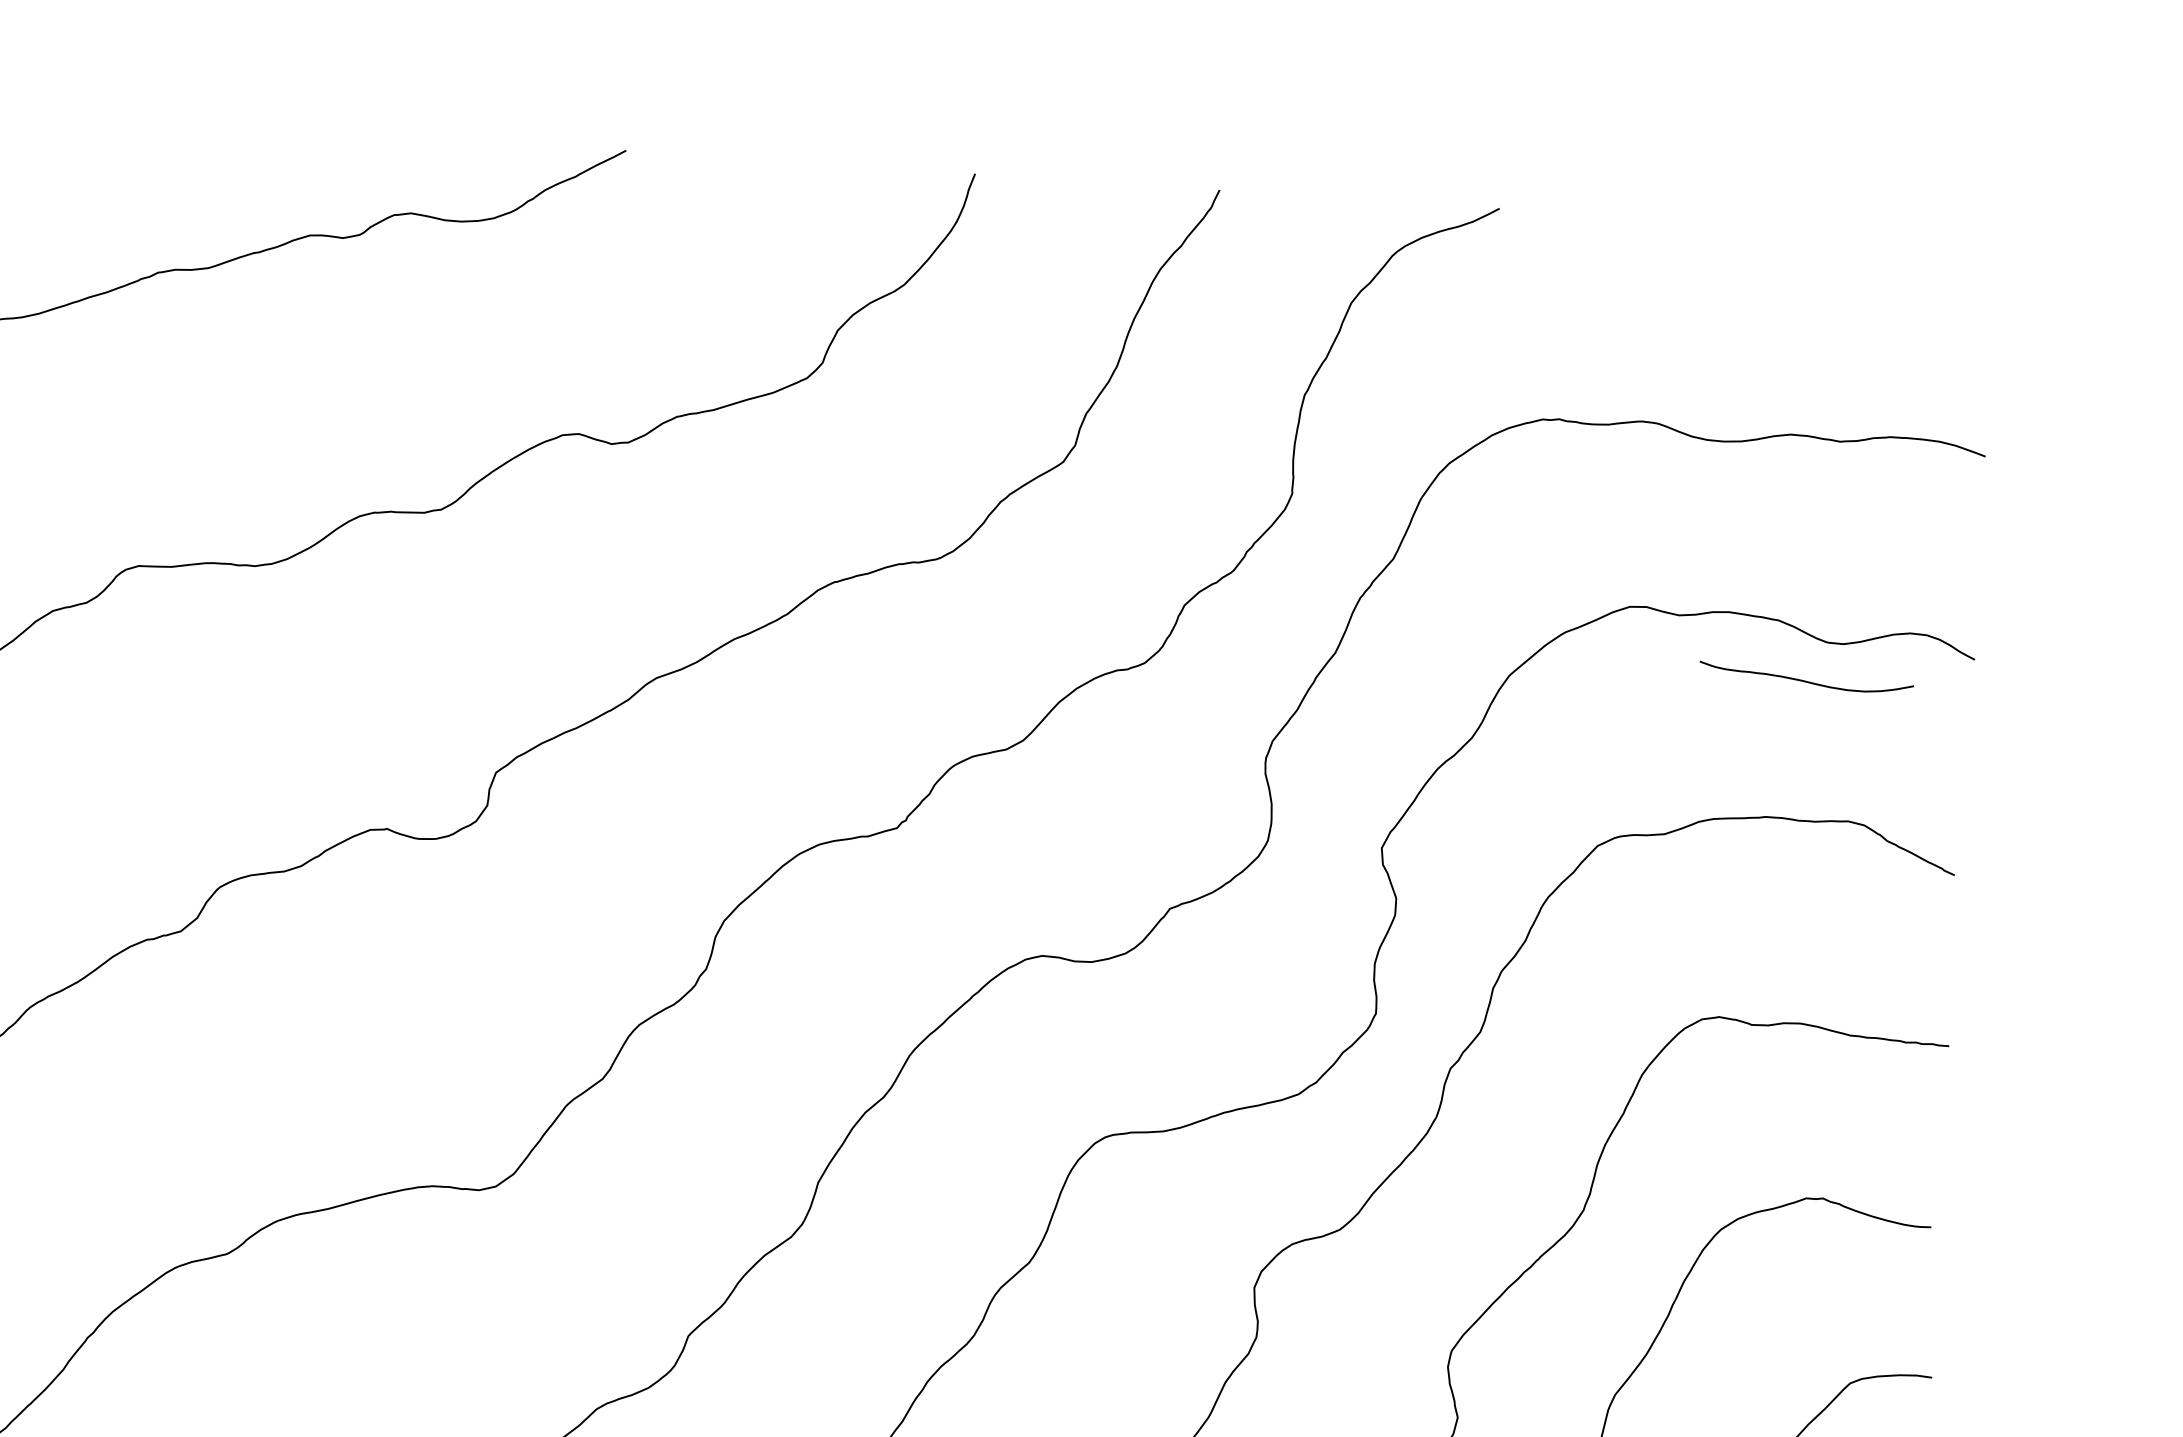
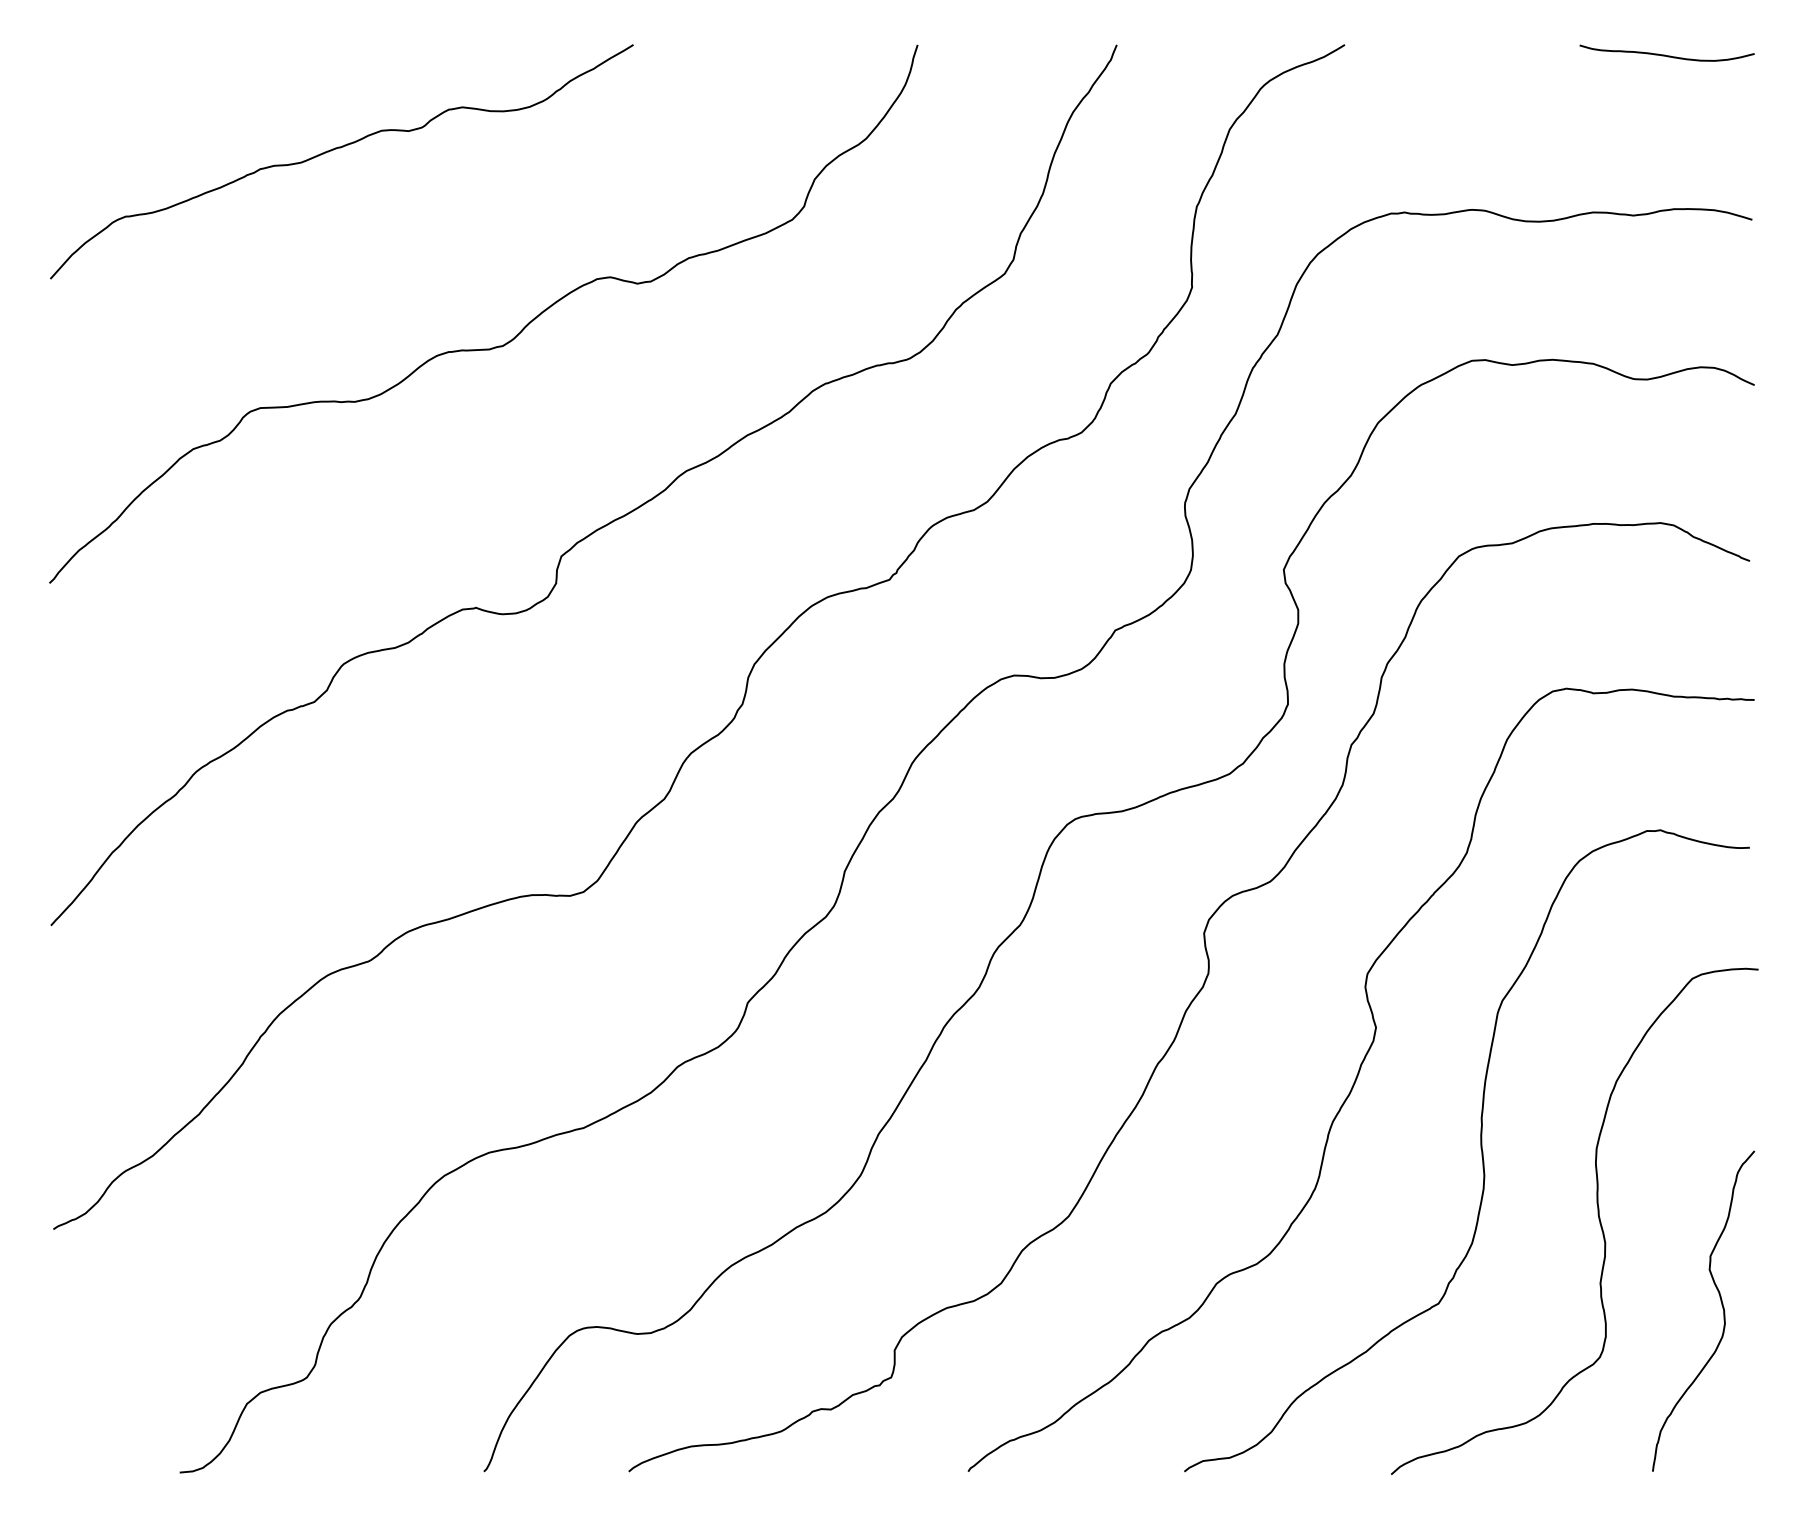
curve: (1804, 679) -> (1665, 54), moved

